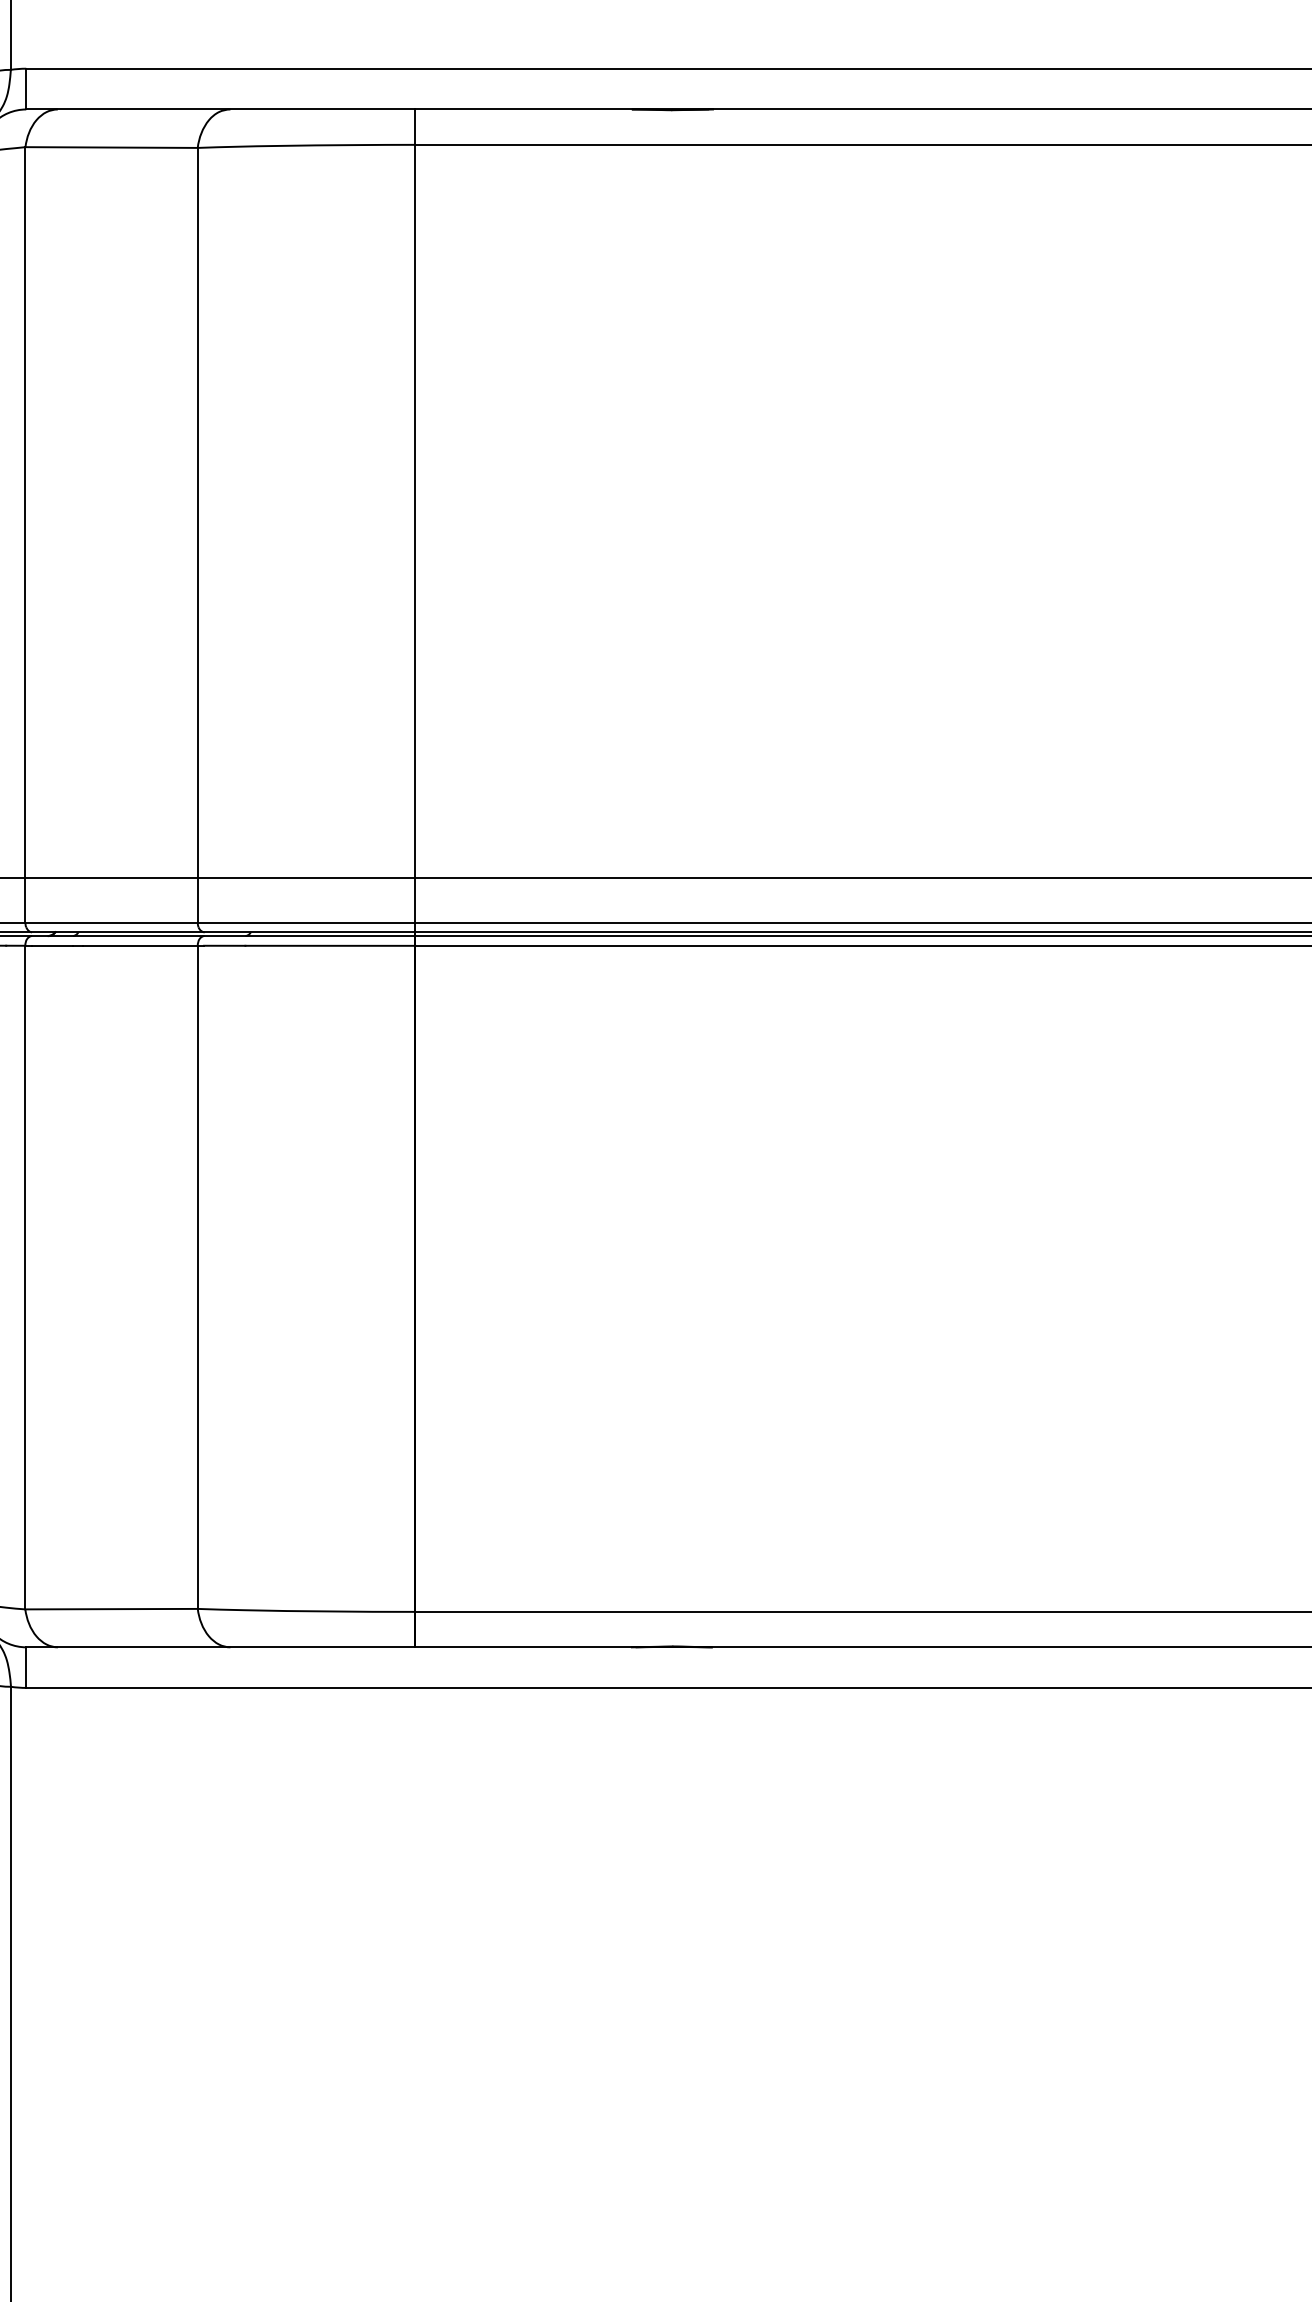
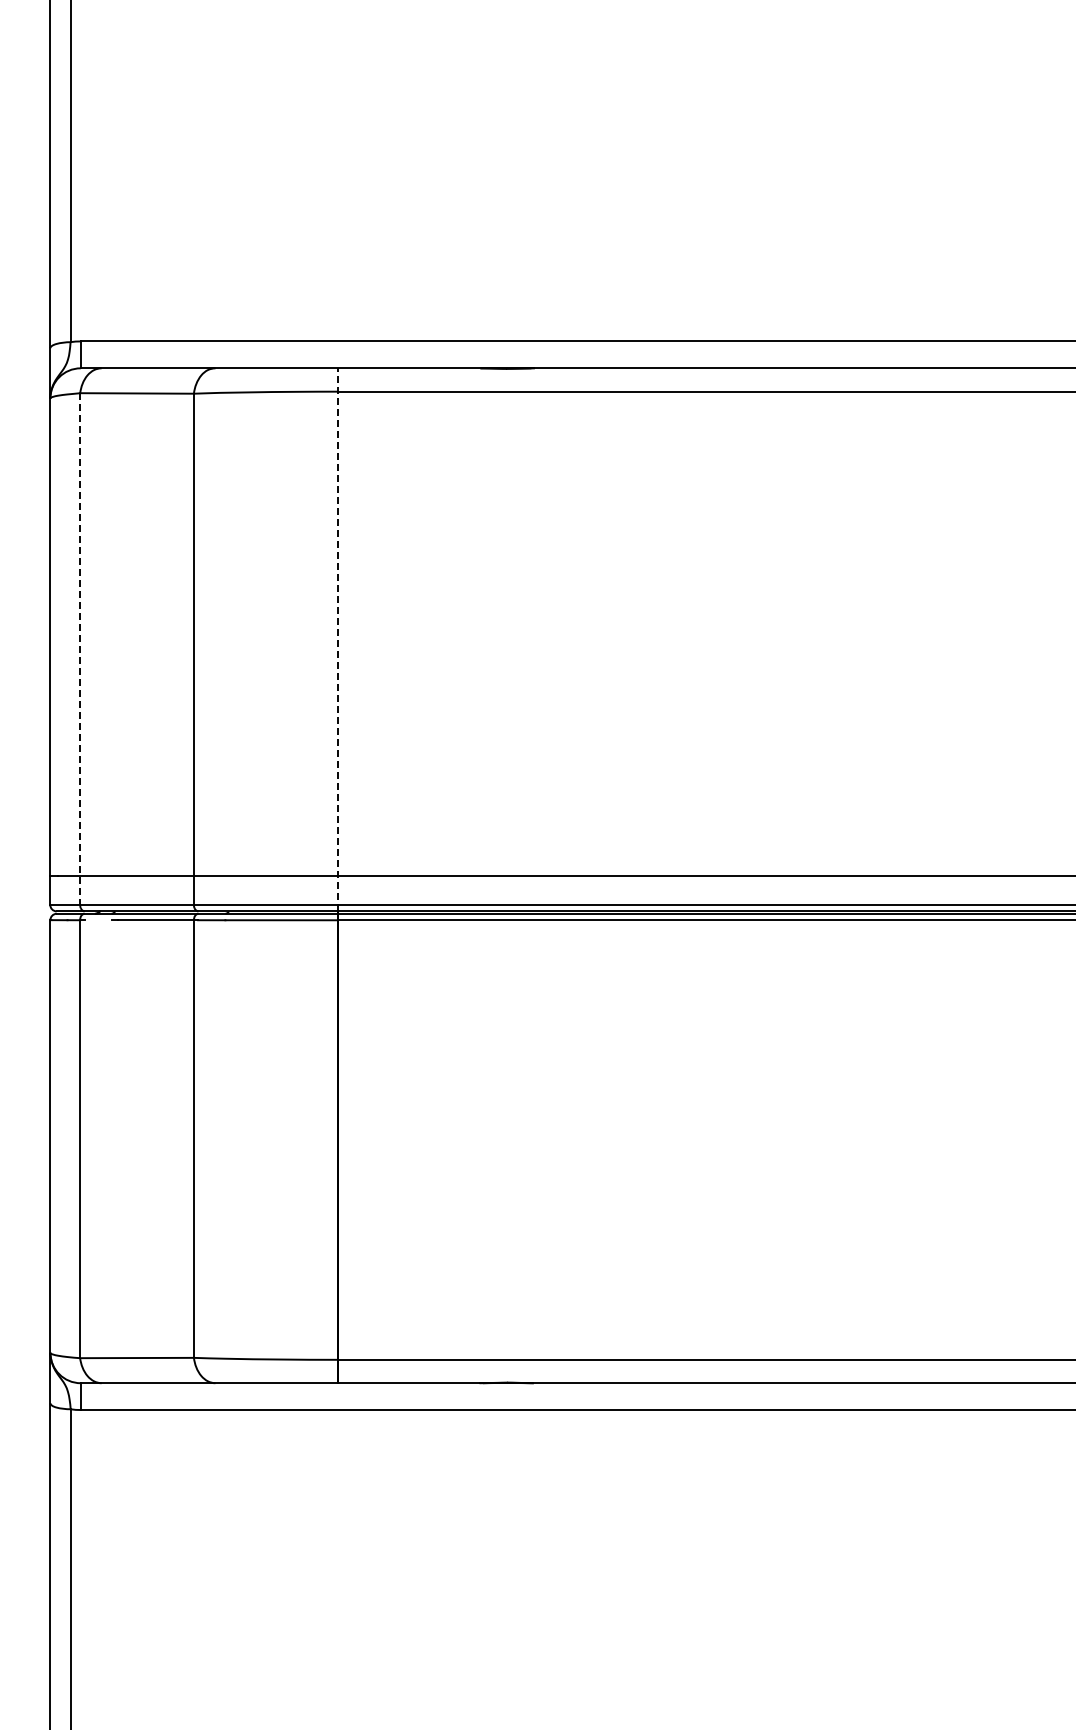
line: (415, 520) -> (337, 639), solid -> dashed
line: (25, 535) -> (80, 649), solid -> dashed
line: (51, 946) -> (97, 920), removed

